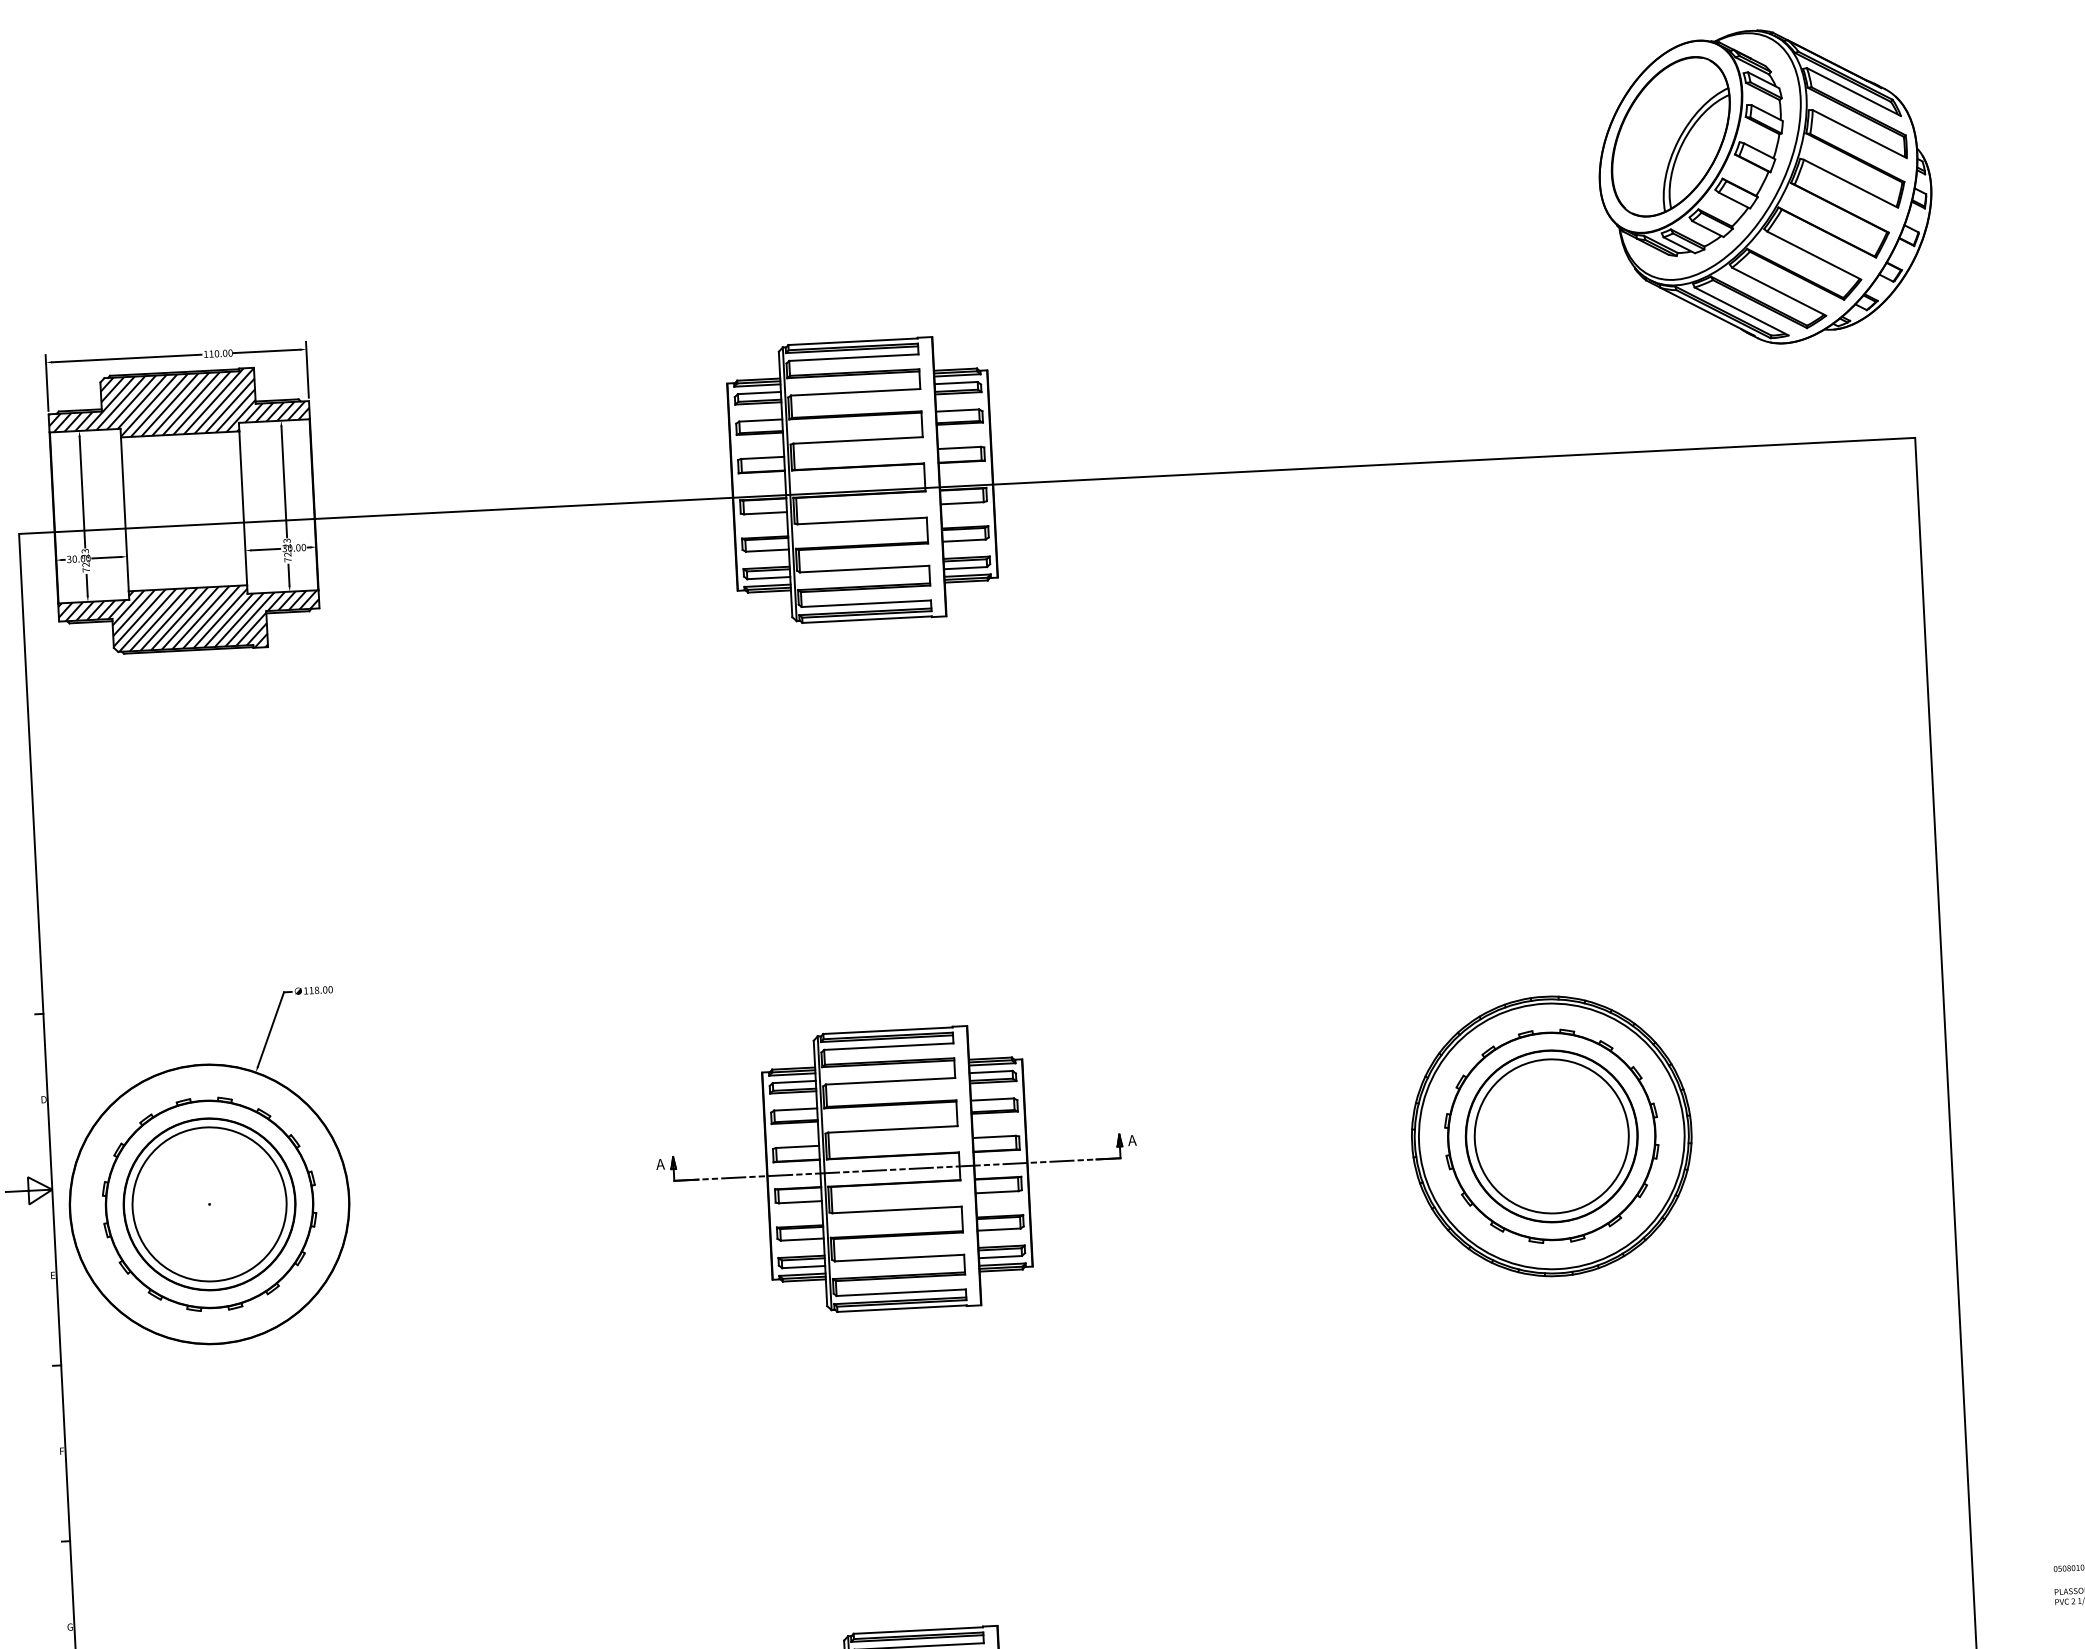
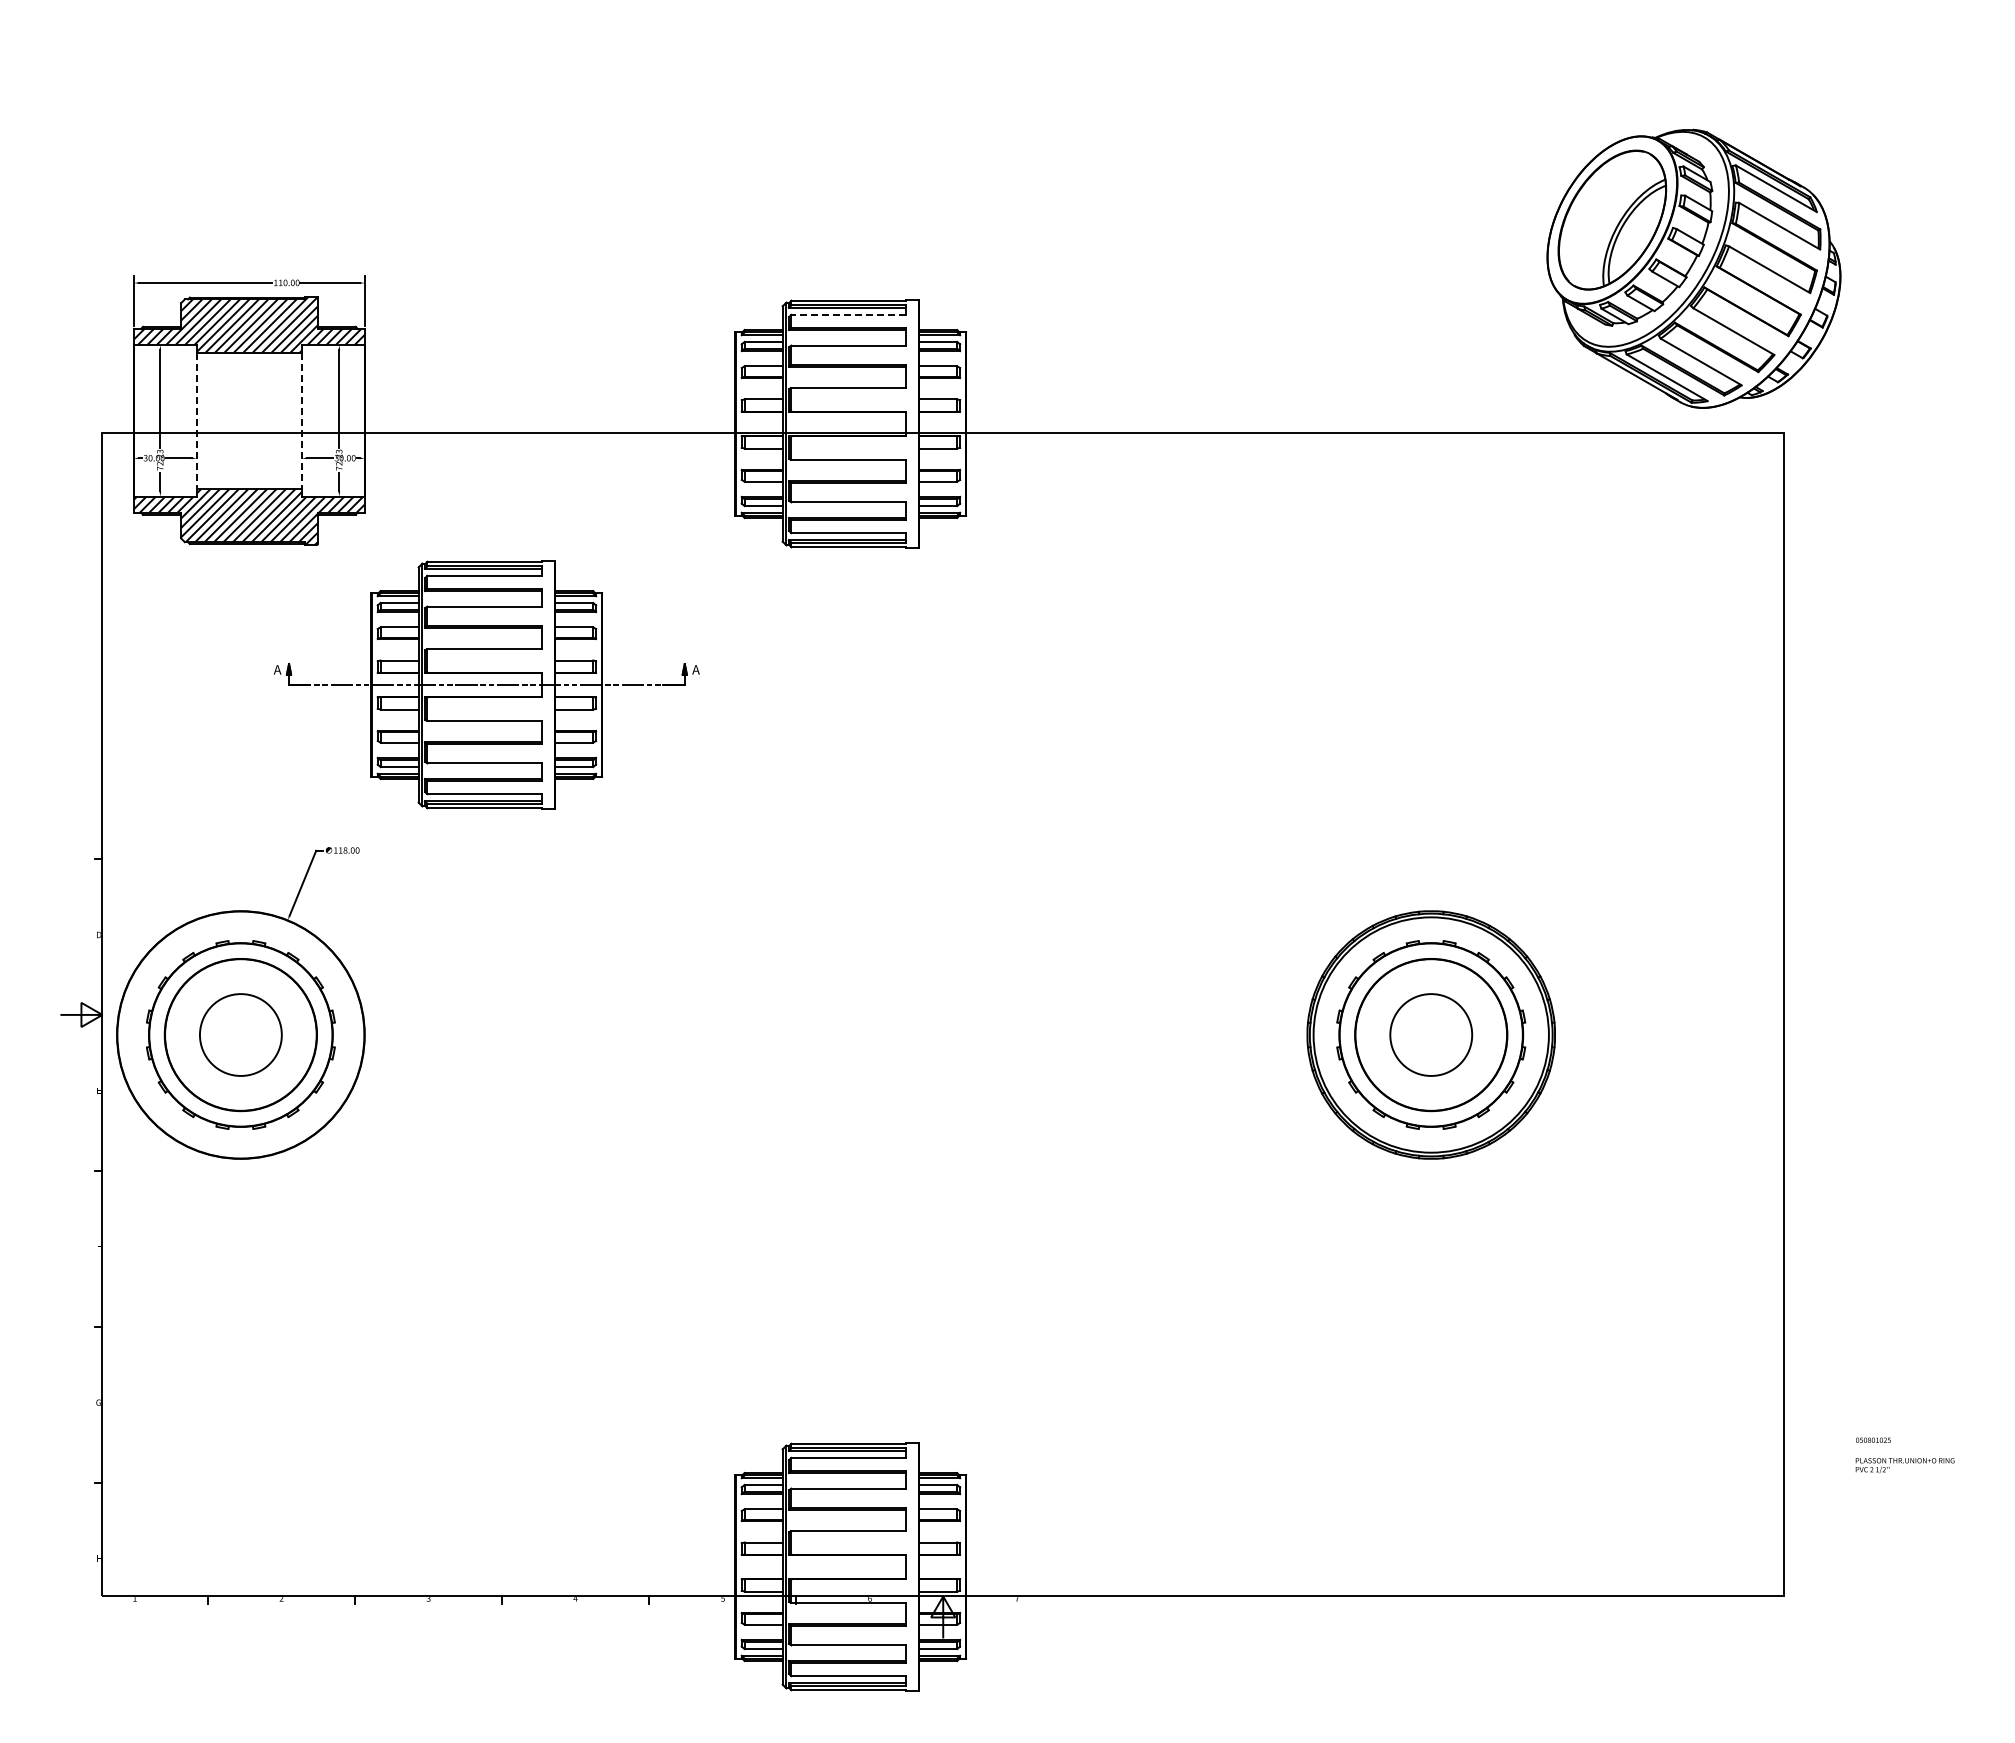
part: (1765, 186) -> (1693, 268), moved
line: (853, 357) -> (848, 314), solid -> dashed
line: (242, 509) -> (301, 421), solid -> dashed
line: (124, 515) -> (196, 421), solid -> dashed
circle: (1552, 1135) -> (1431, 1034), size x0.6
part: (896, 1168) -> (486, 684), moved
circle: (209, 1203) -> (240, 1034), size x0.6

